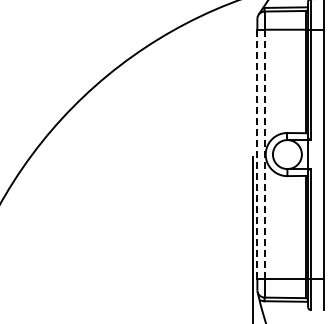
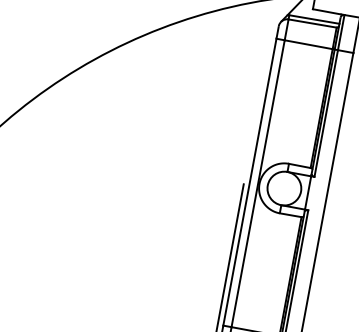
line: (257, 154) -> (250, 182), dashed -> solid
line: (264, 154) -> (258, 183), dashed -> solid

